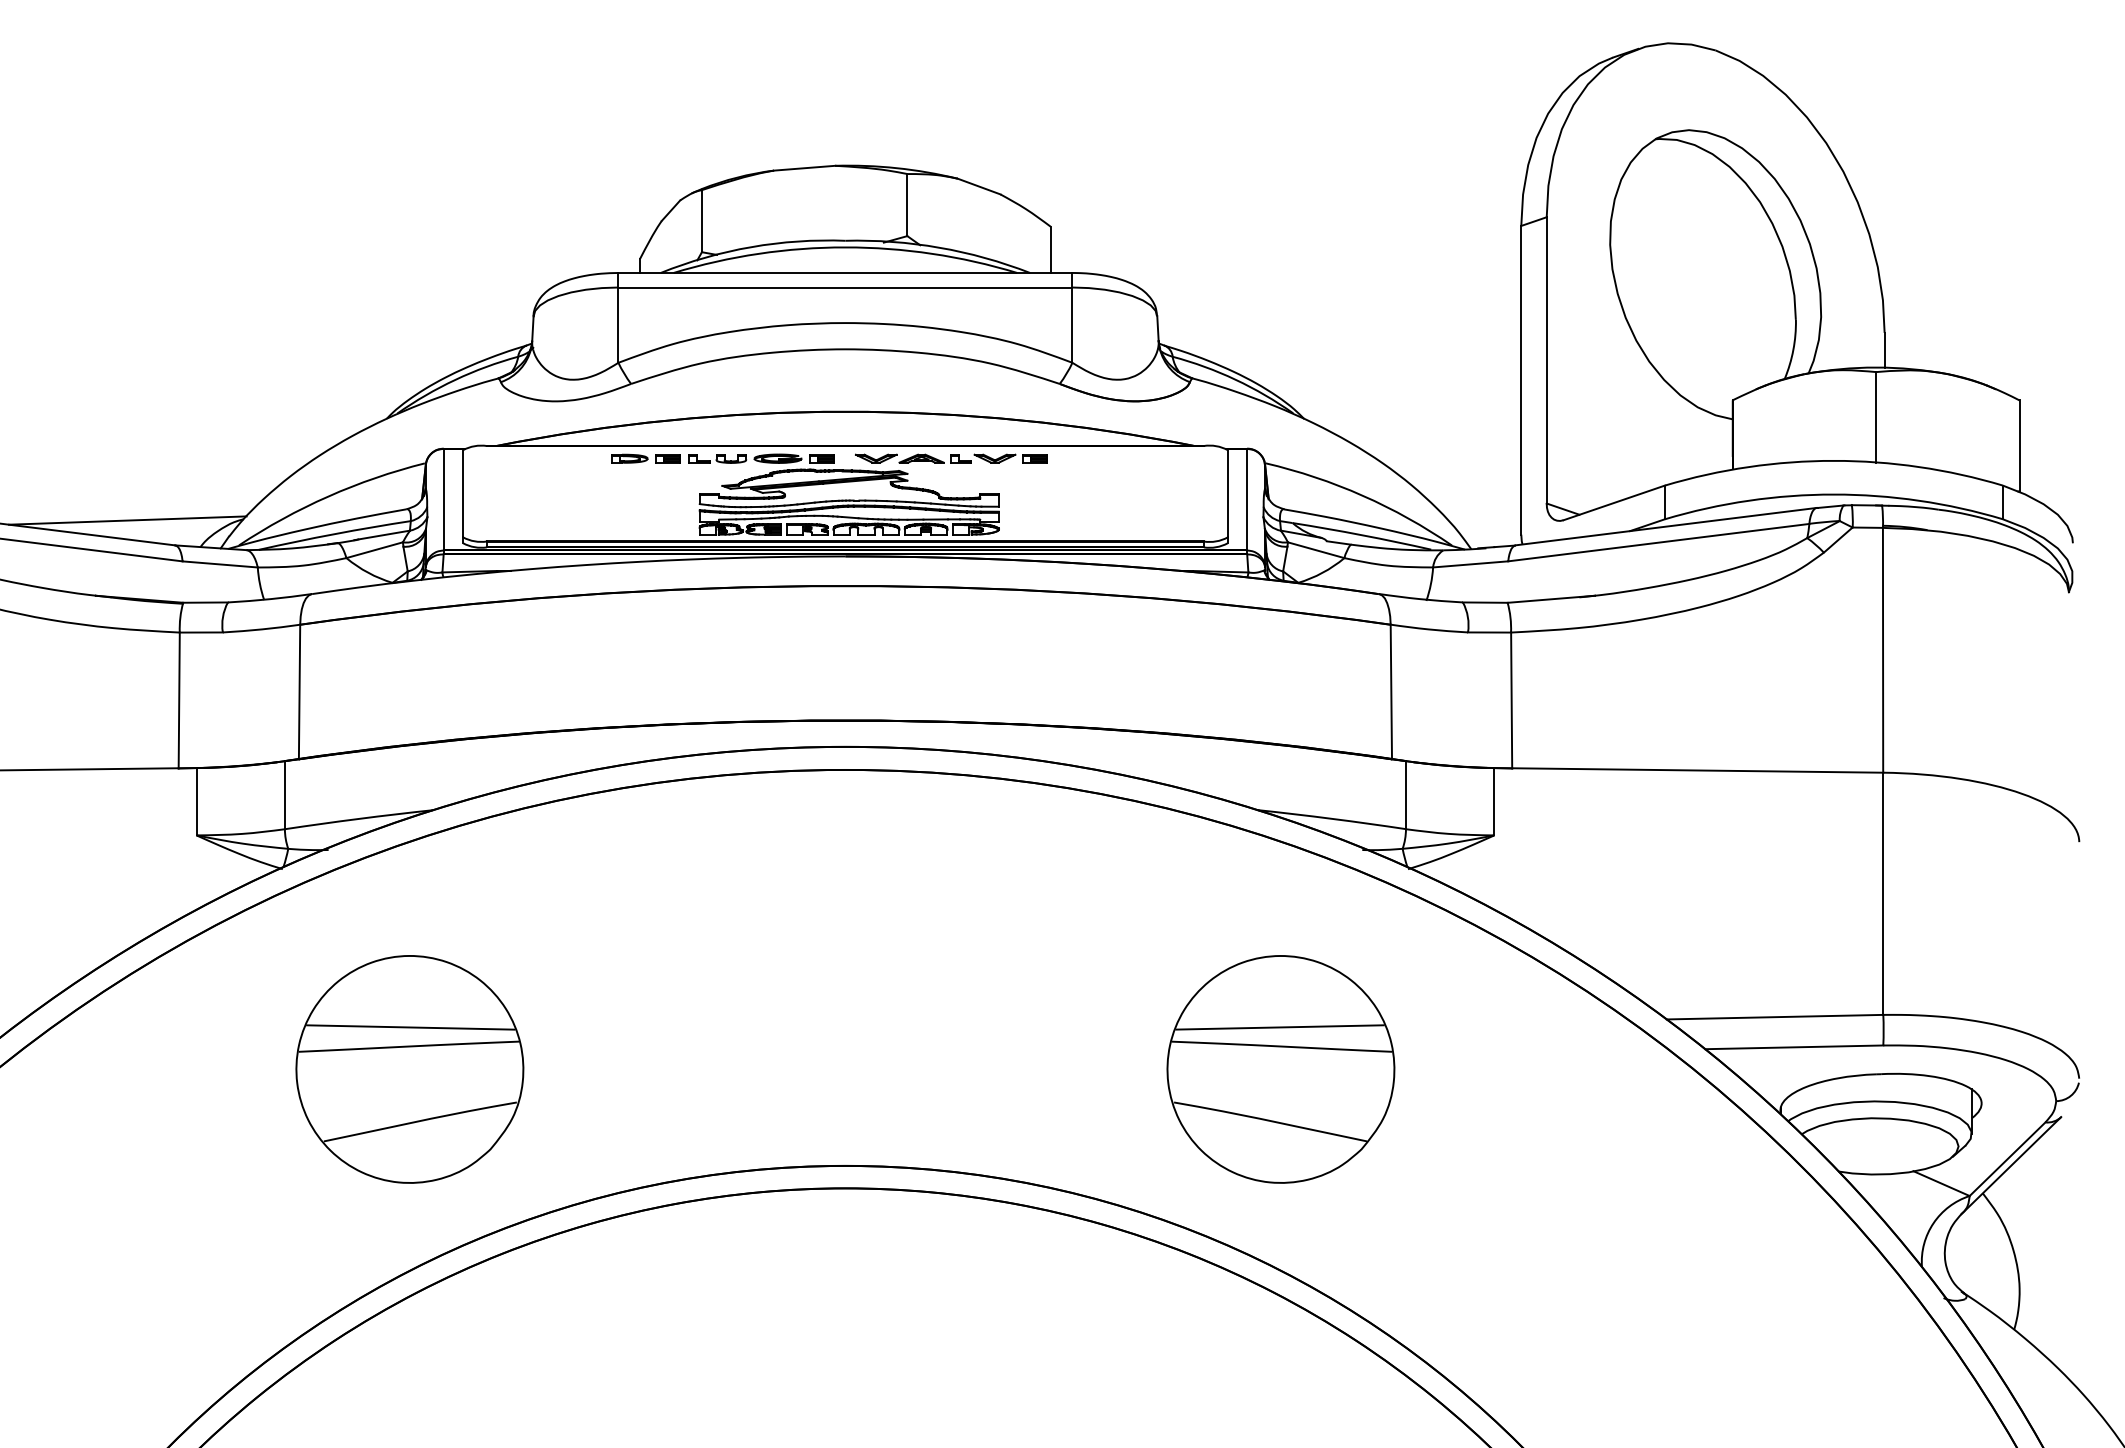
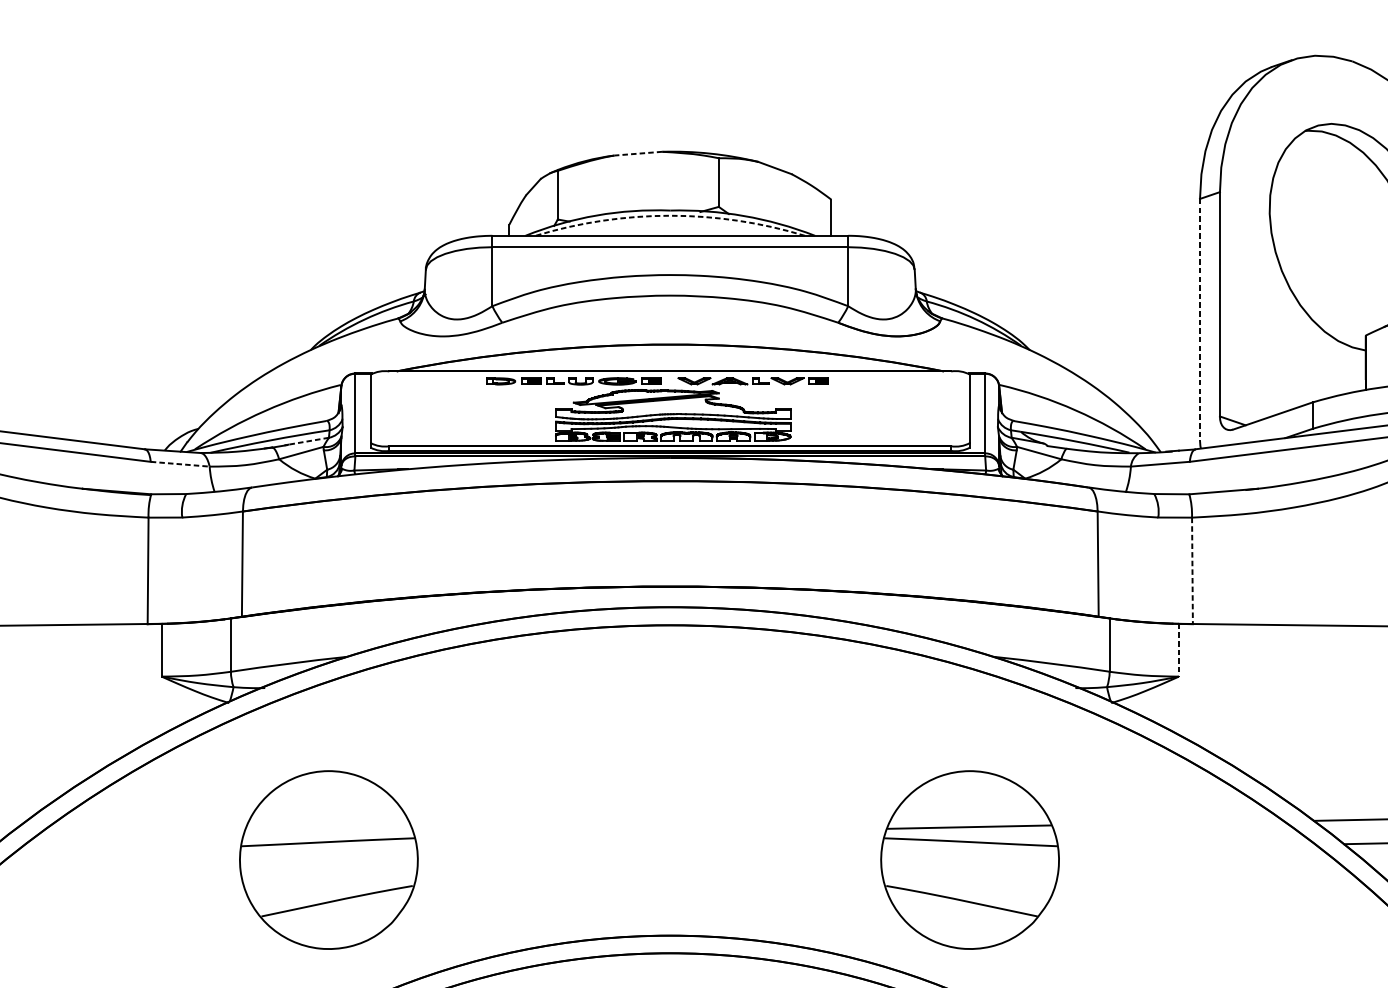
line: (804, 168) -> (638, 153), solid -> dashed
arc: (845, 247) -> (670, 215), solid -> dashed
line: (1521, 380) -> (1200, 320), solid -> dashed
line: (127, 520) -> (107, 429), removed
line: (383, 535) -> (308, 441), solid -> dashed
line: (220, 564) -> (180, 464), solid -> dashed
line: (1511, 700) -> (1192, 570), solid -> dashed
line: (1494, 801) -> (1179, 650), solid -> dashed
line: (410, 1027) -> (329, 827), removed
part: (1280, 1069) -> (969, 860), moved

